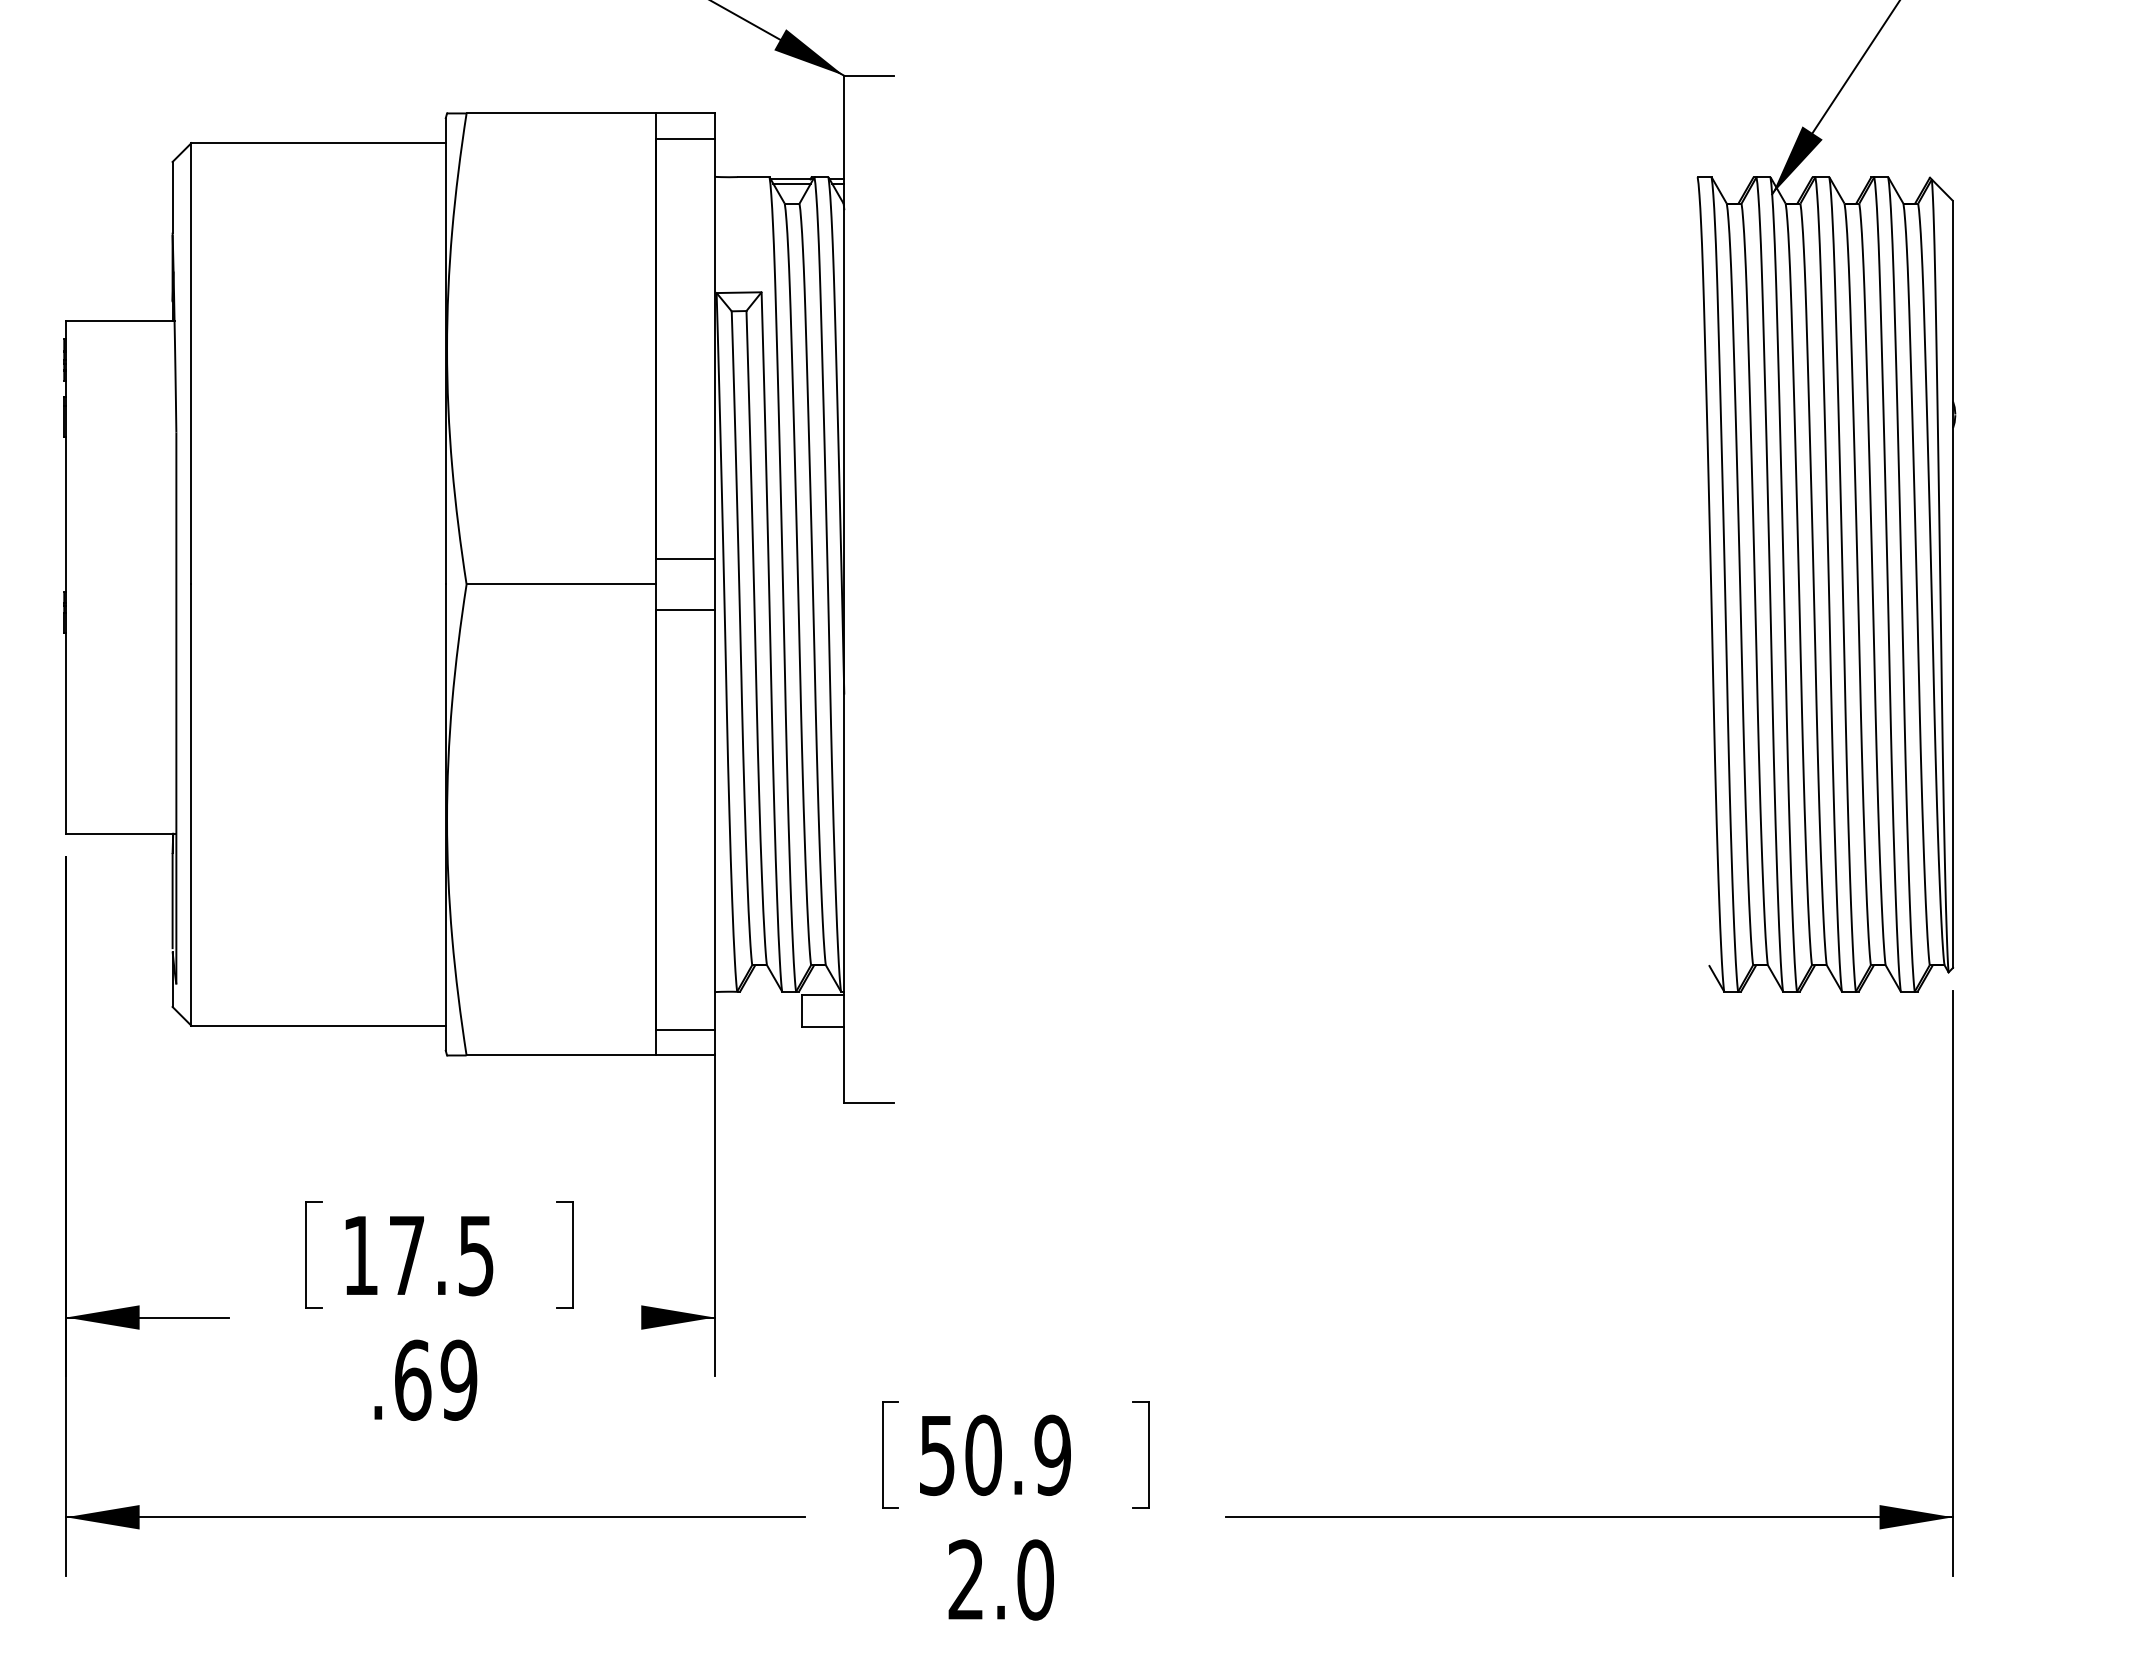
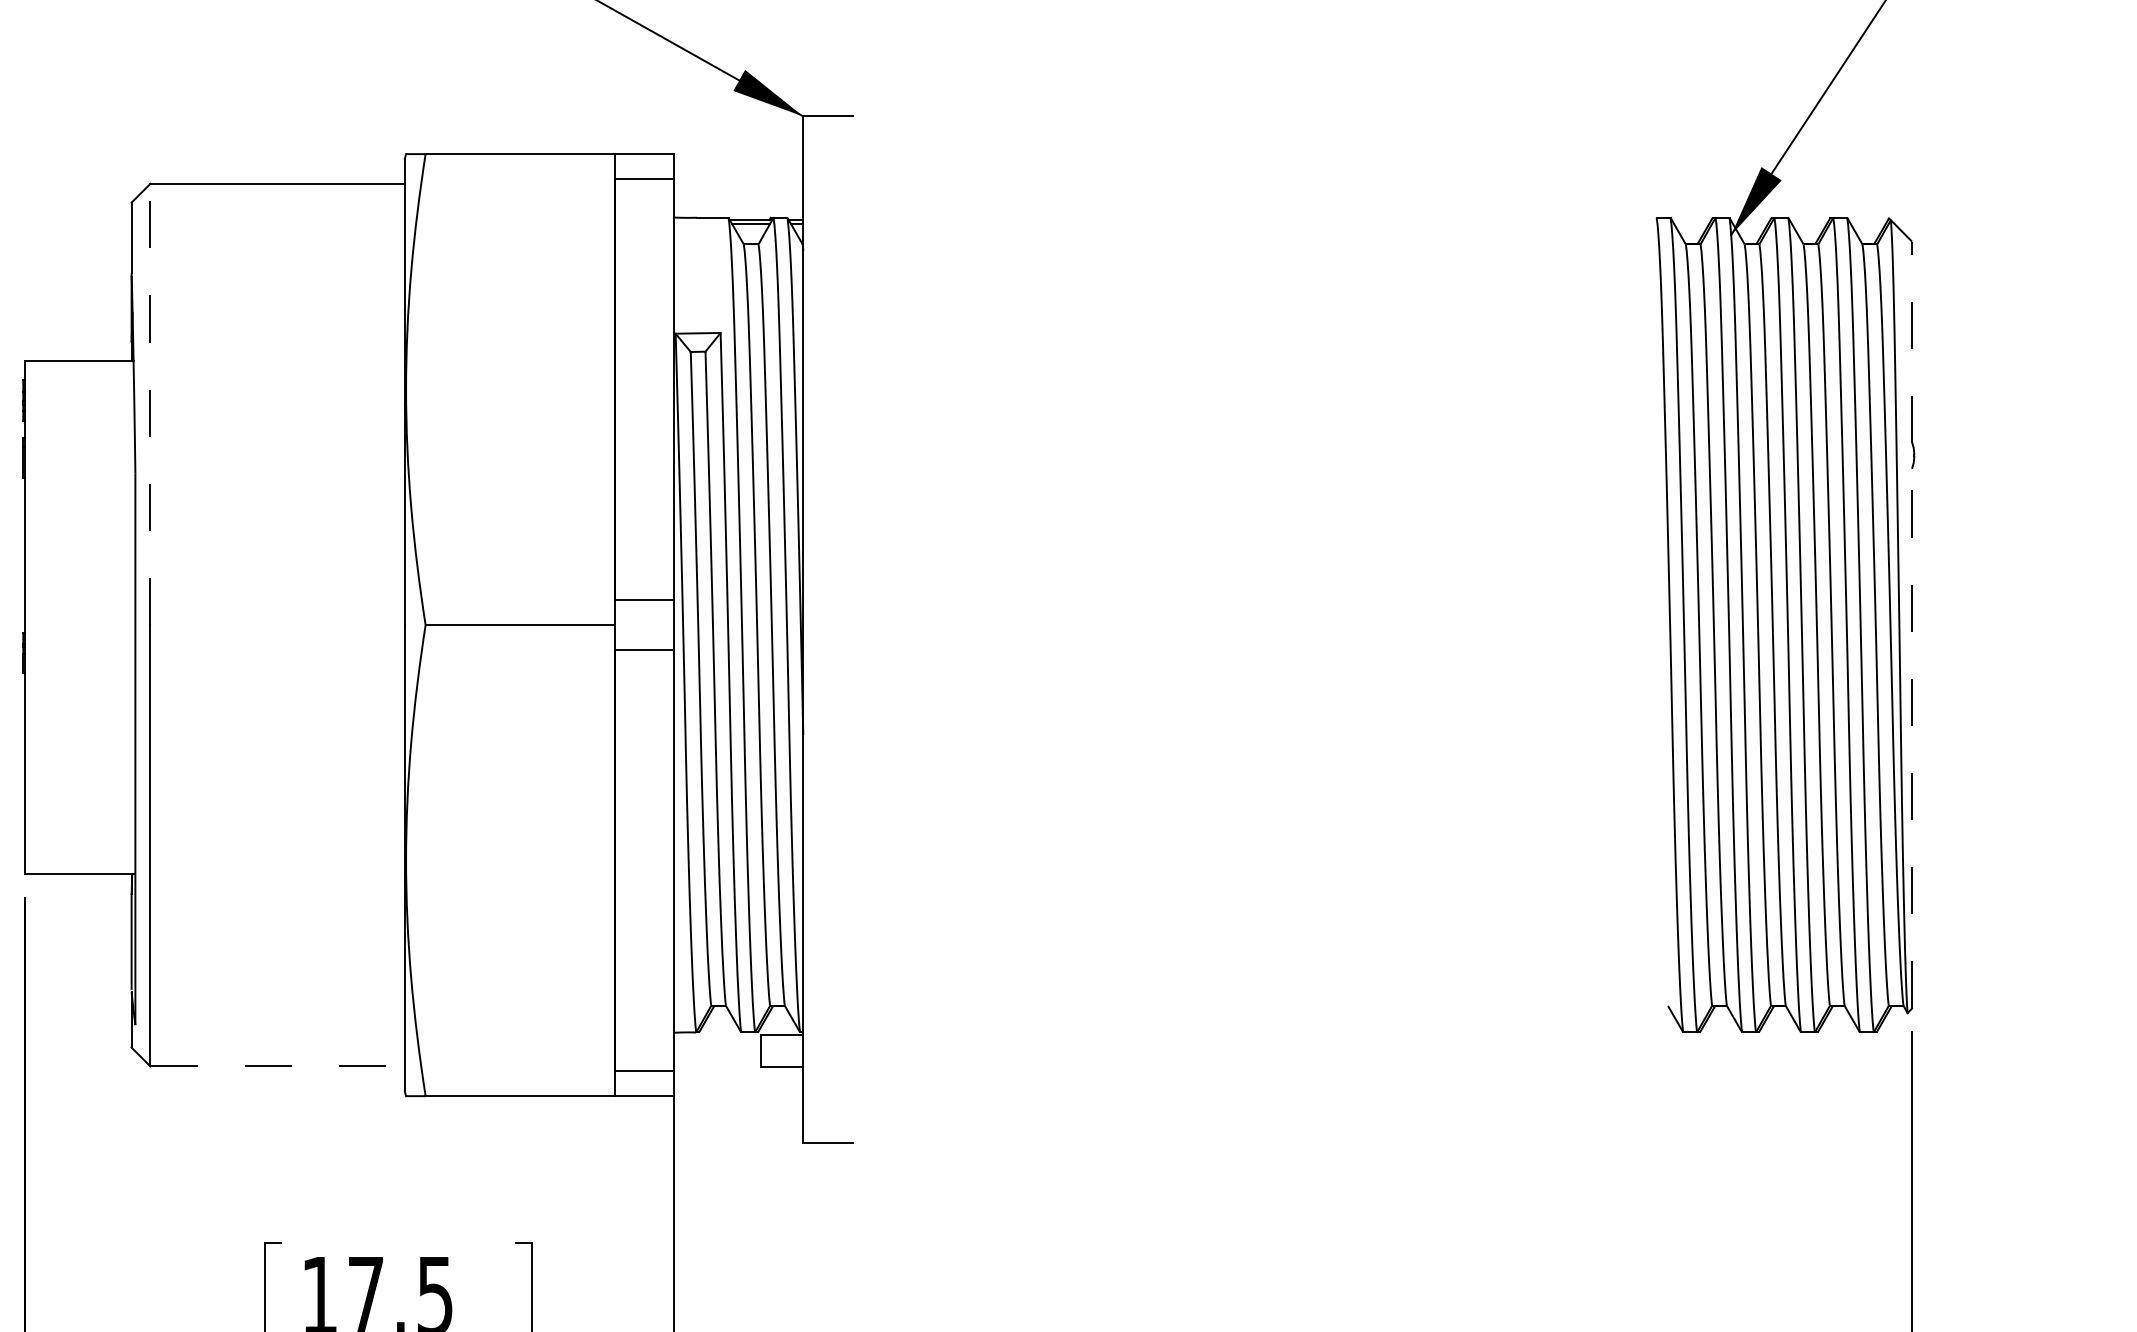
line: (191, 363) -> (150, 404), solid -> dashed
line: (1953, 583) -> (1912, 624), solid -> dashed
line: (319, 1025) -> (278, 1066), solid -> dashed

